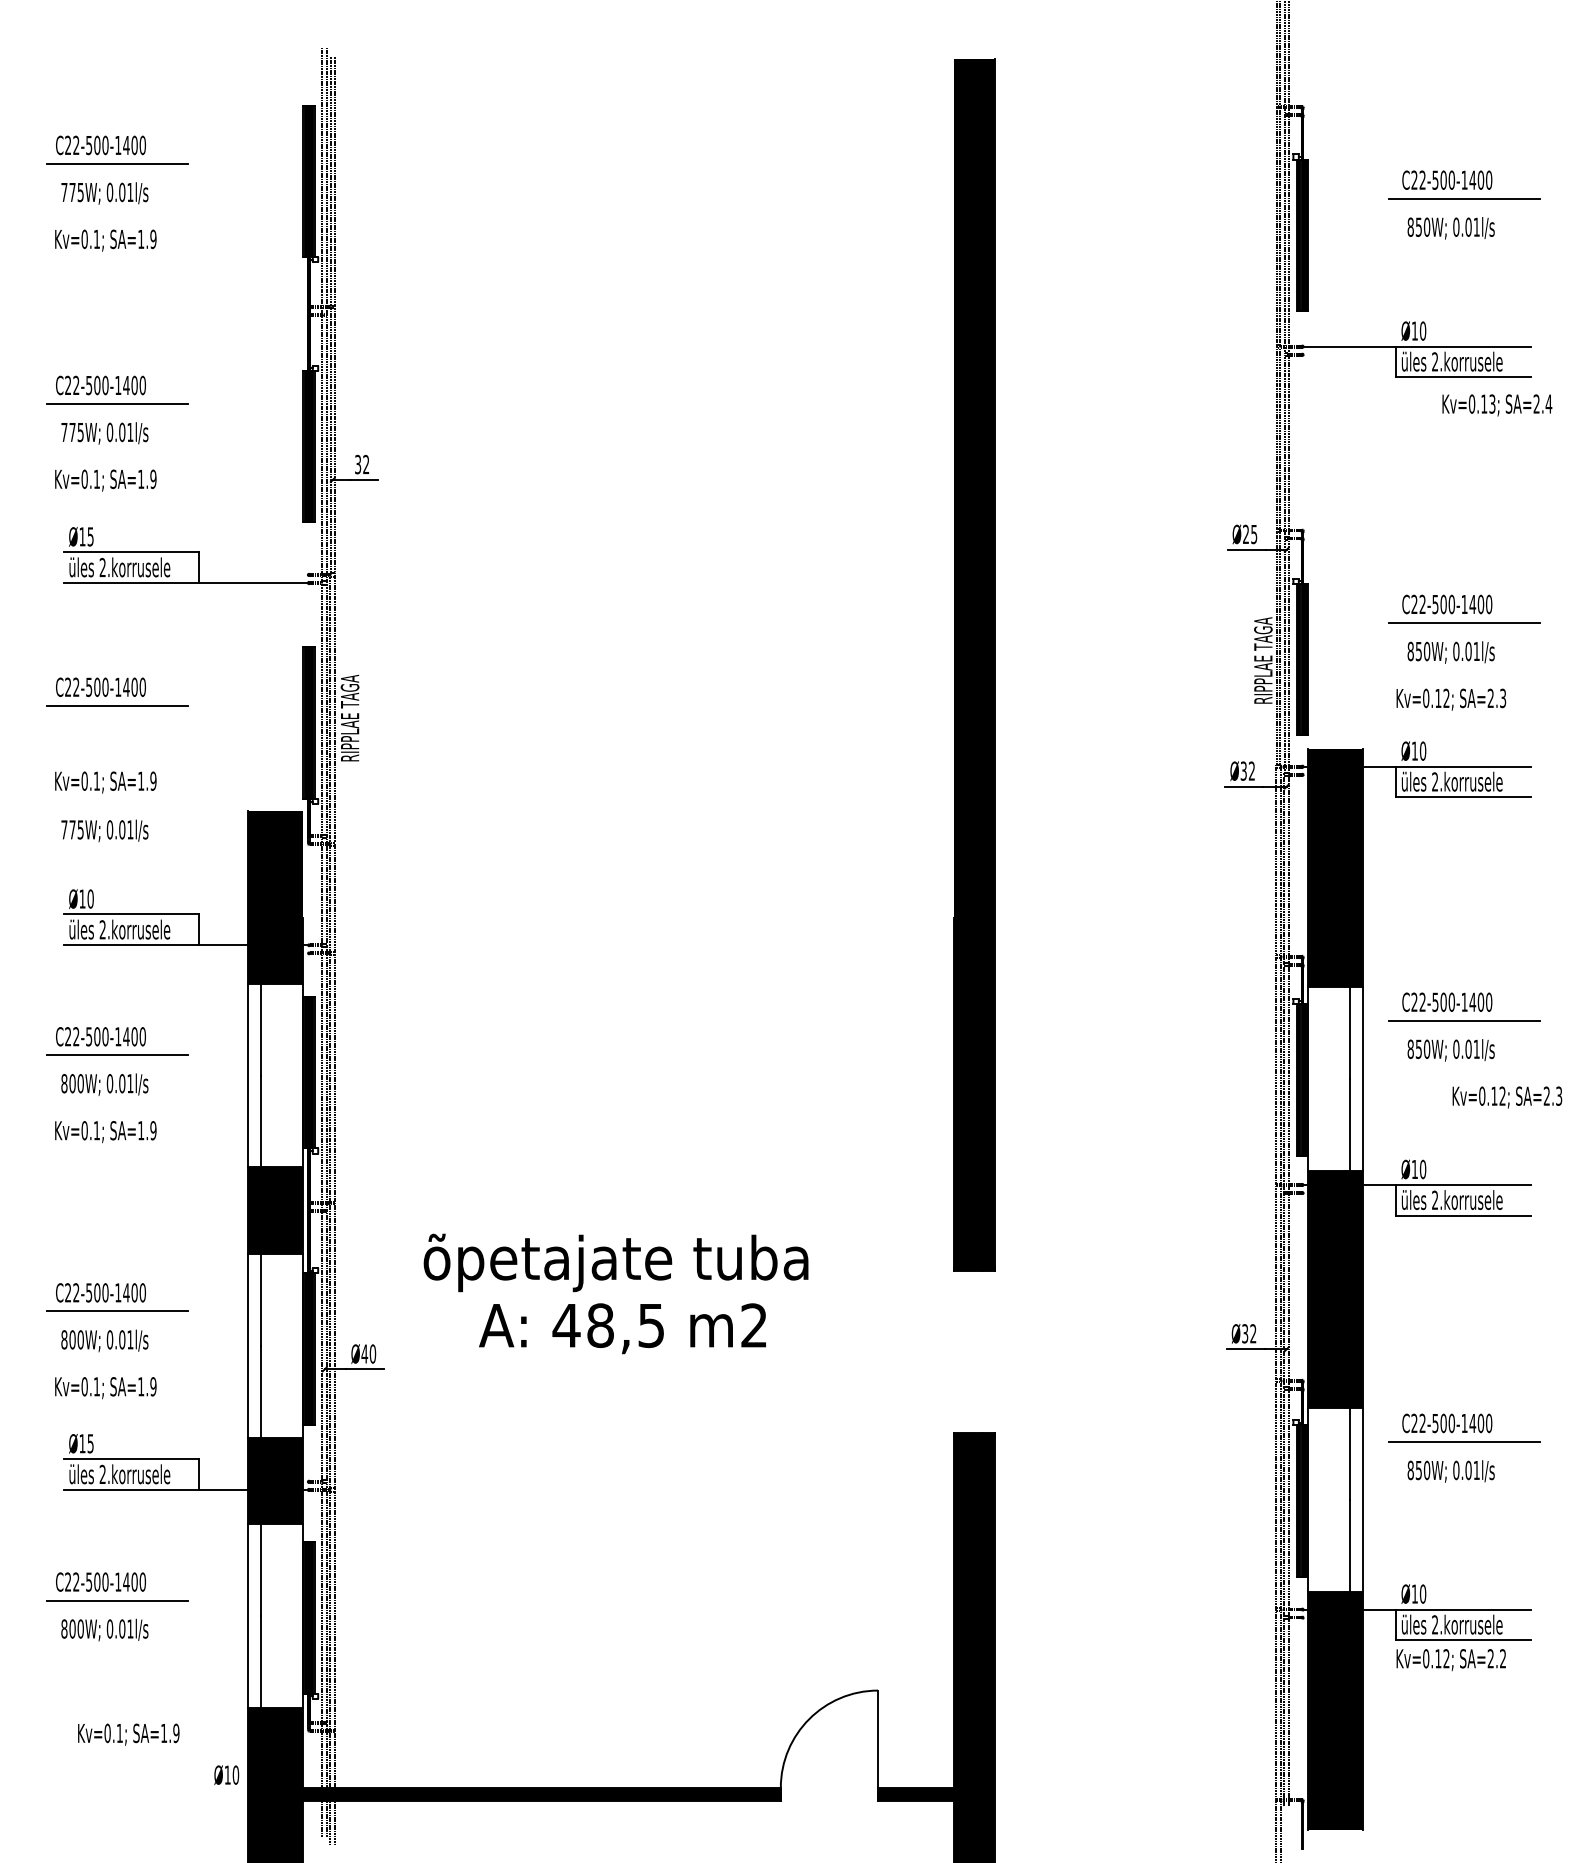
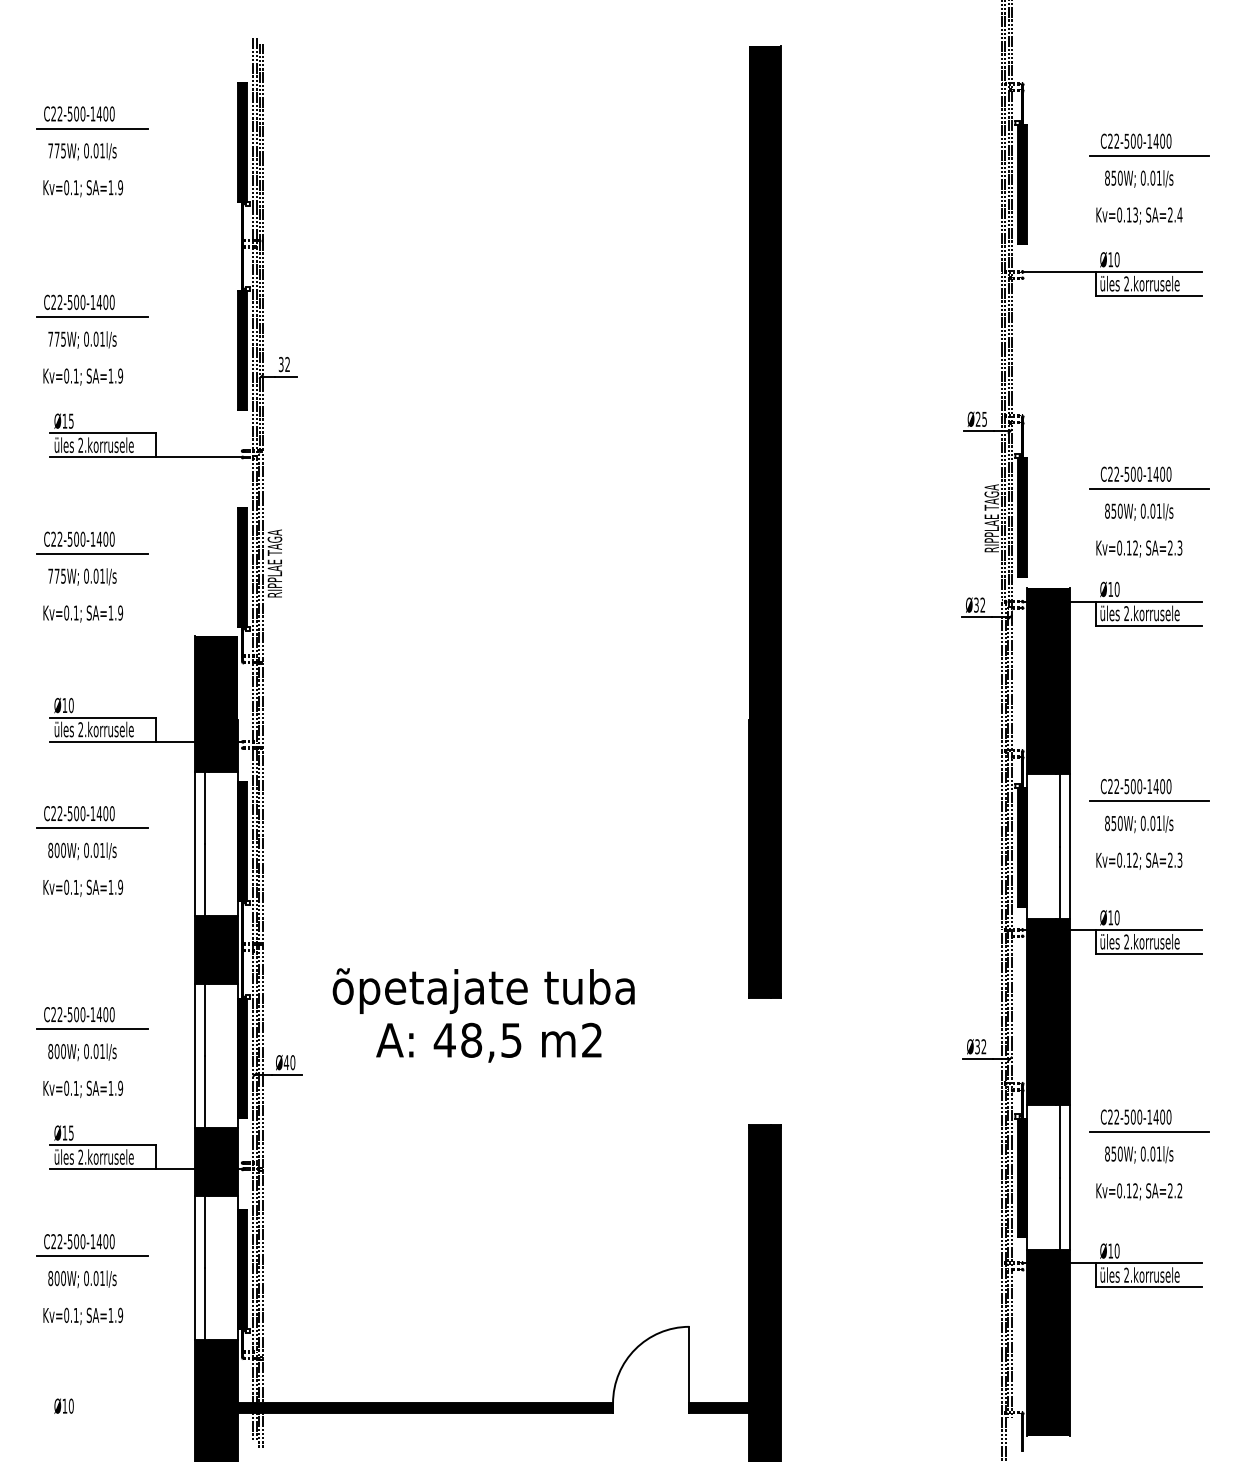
text: (1497, 404) -> (1139, 215), moved
text: (104, 830) -> (82, 576), moved
text: (1507, 1096) -> (1139, 860), moved
text: (1451, 1659) -> (1139, 1191), moved
text: (129, 1734) -> (83, 1316), moved
text: (225, 1774) -> (63, 1405), moved

